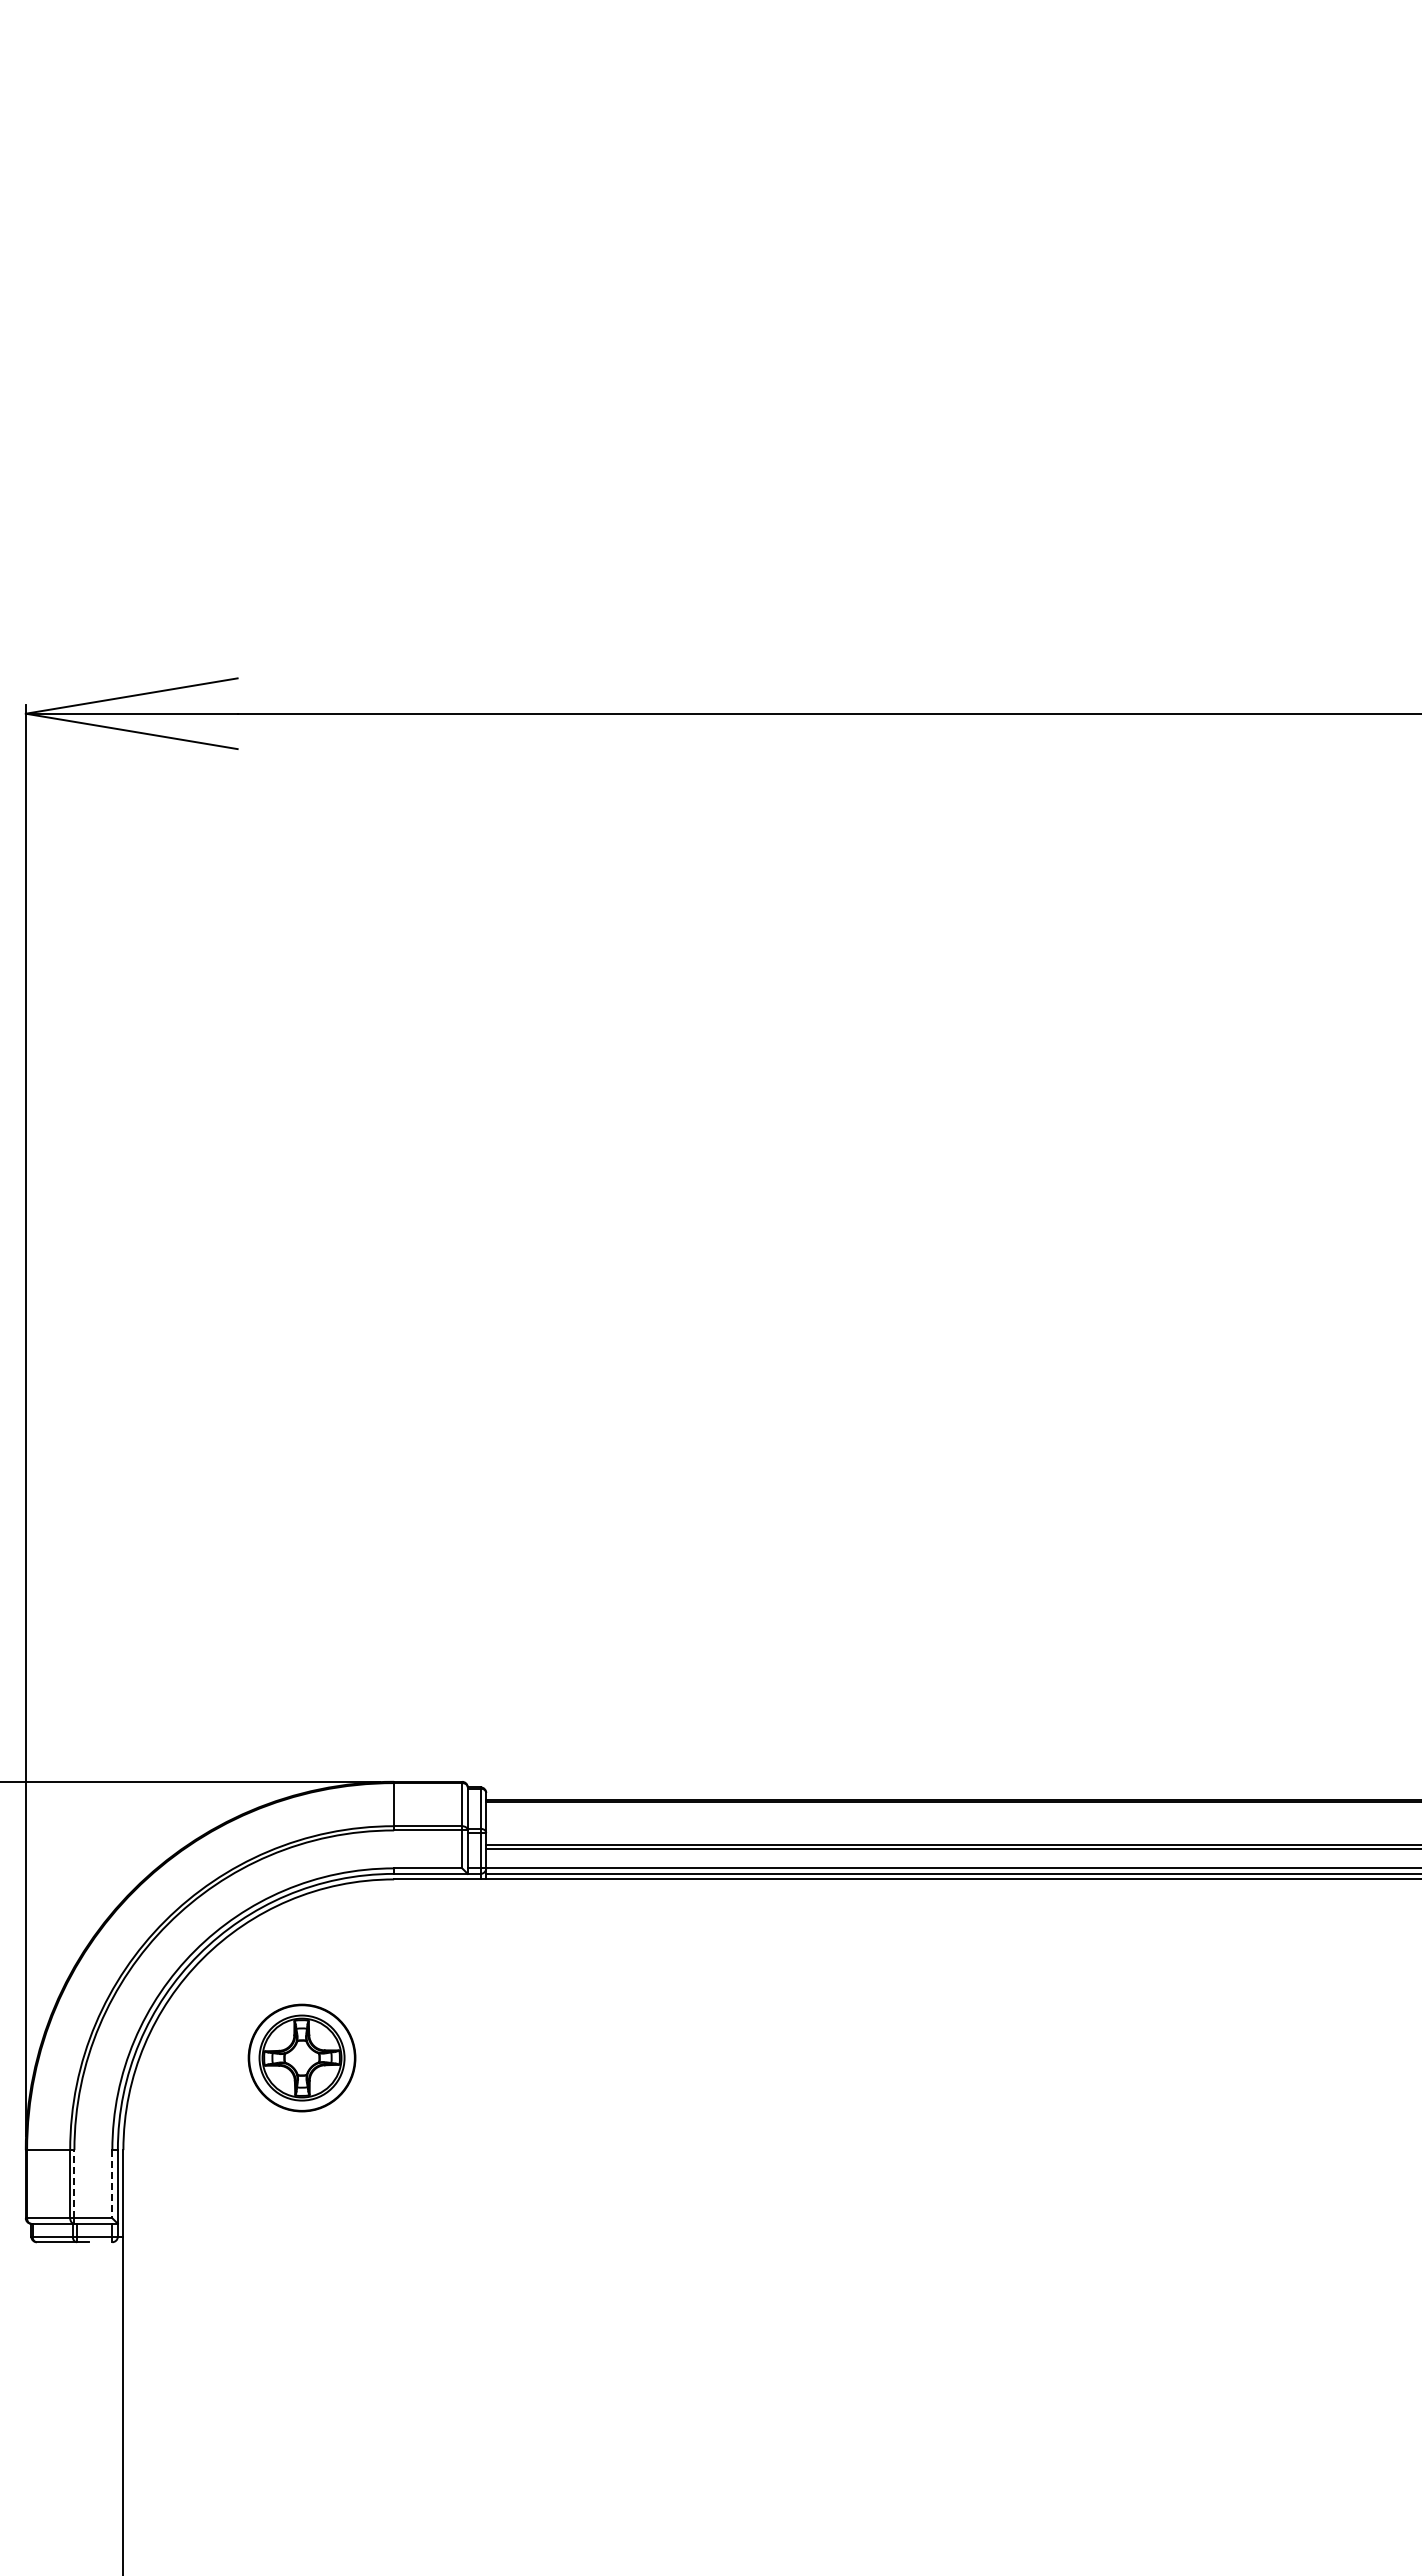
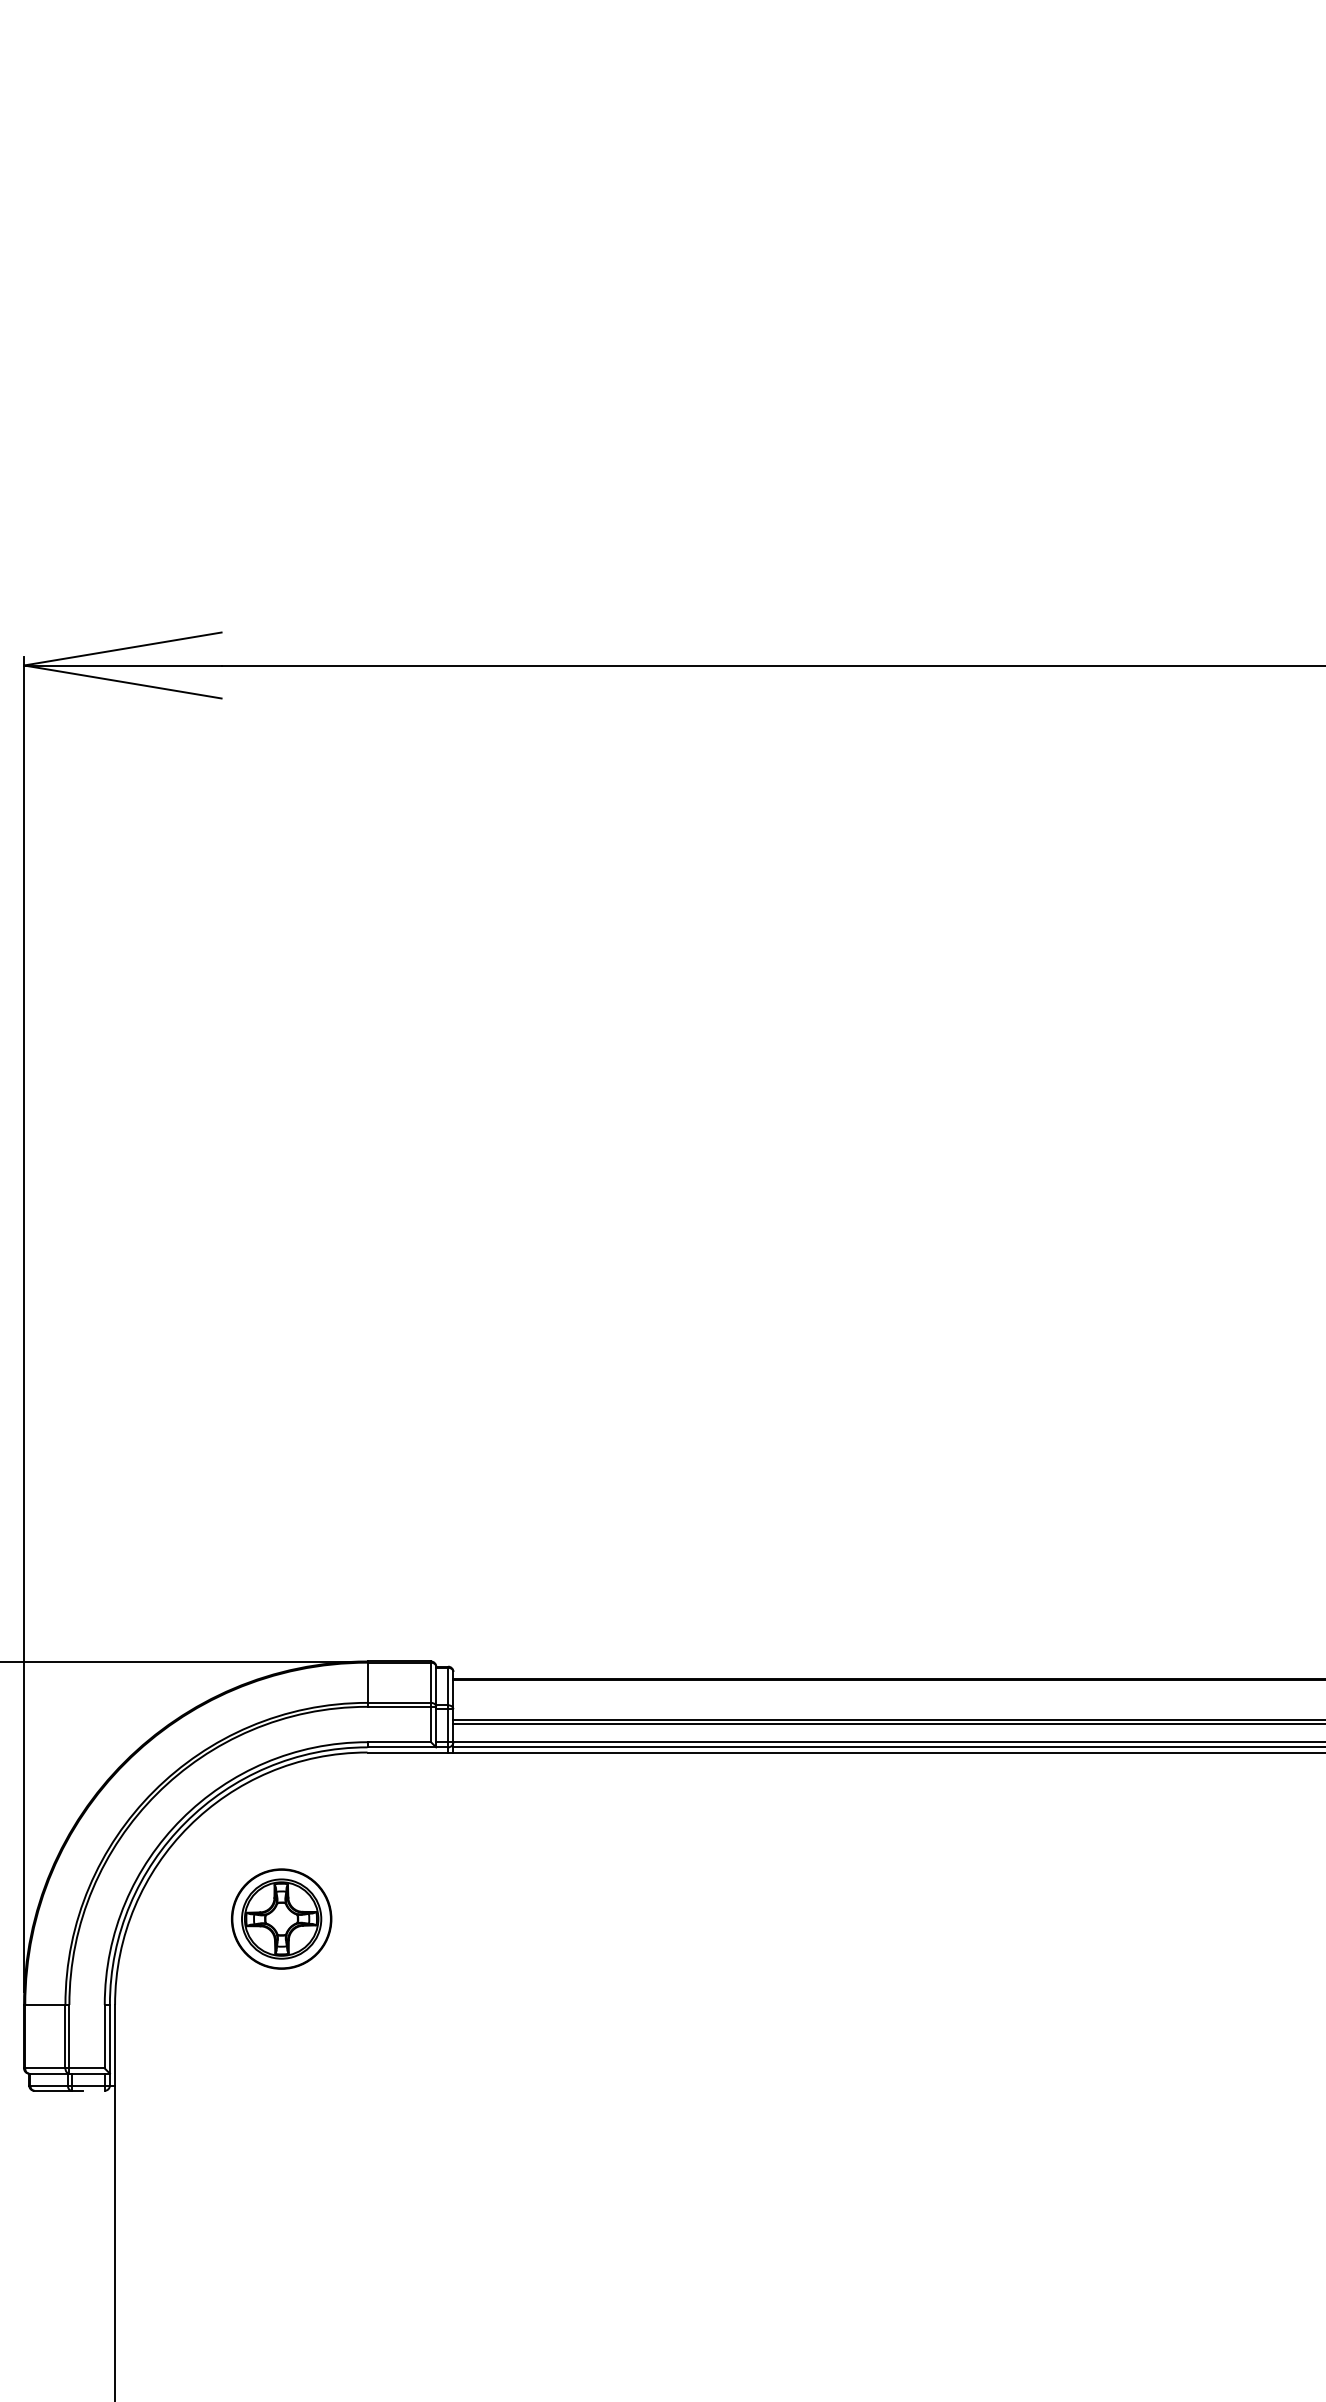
line: (74, 2183) -> (69, 2036), dashed -> solid
line: (112, 2184) -> (104, 2036), dashed -> solid

